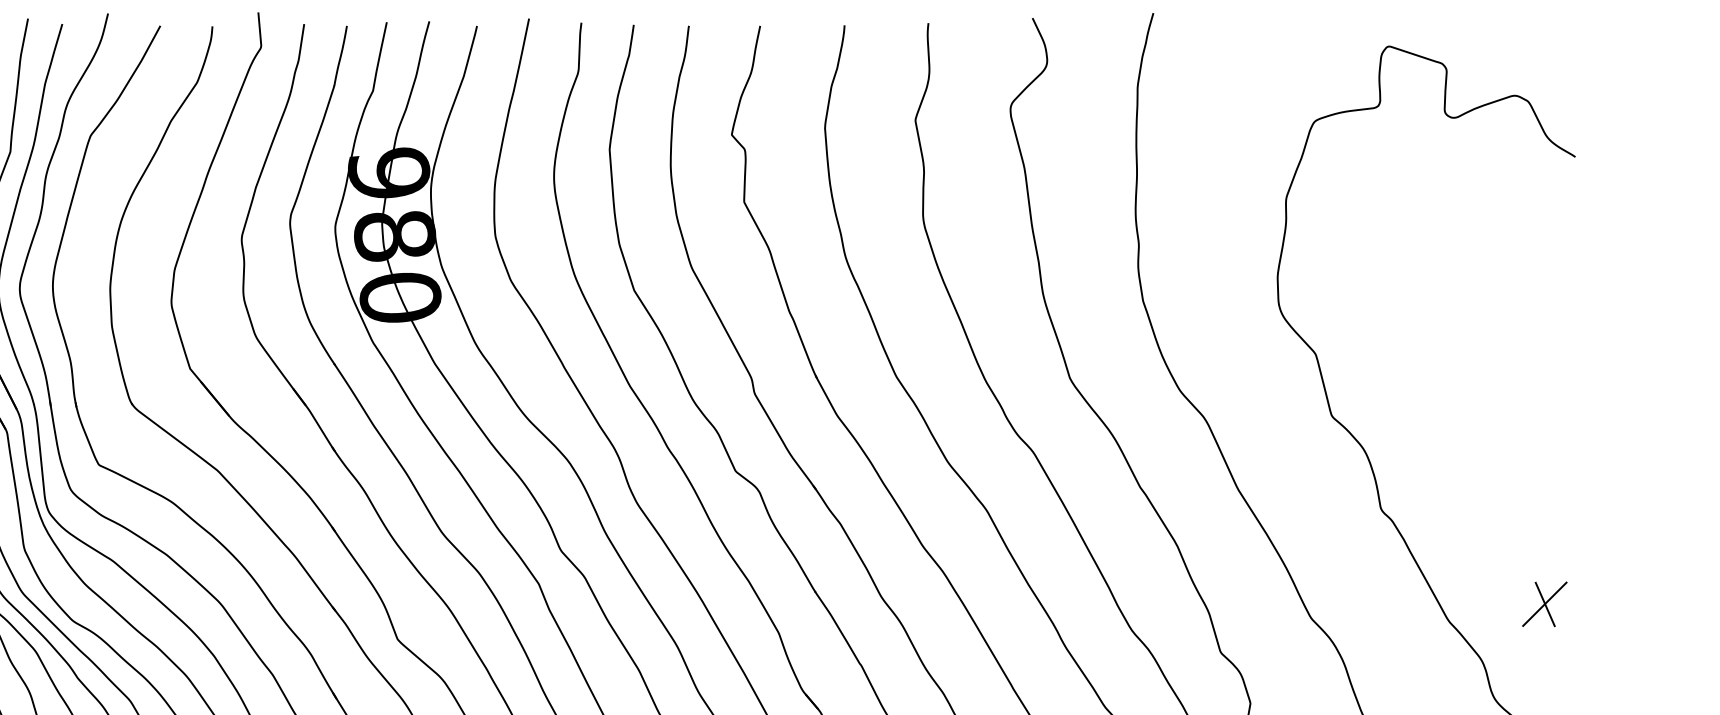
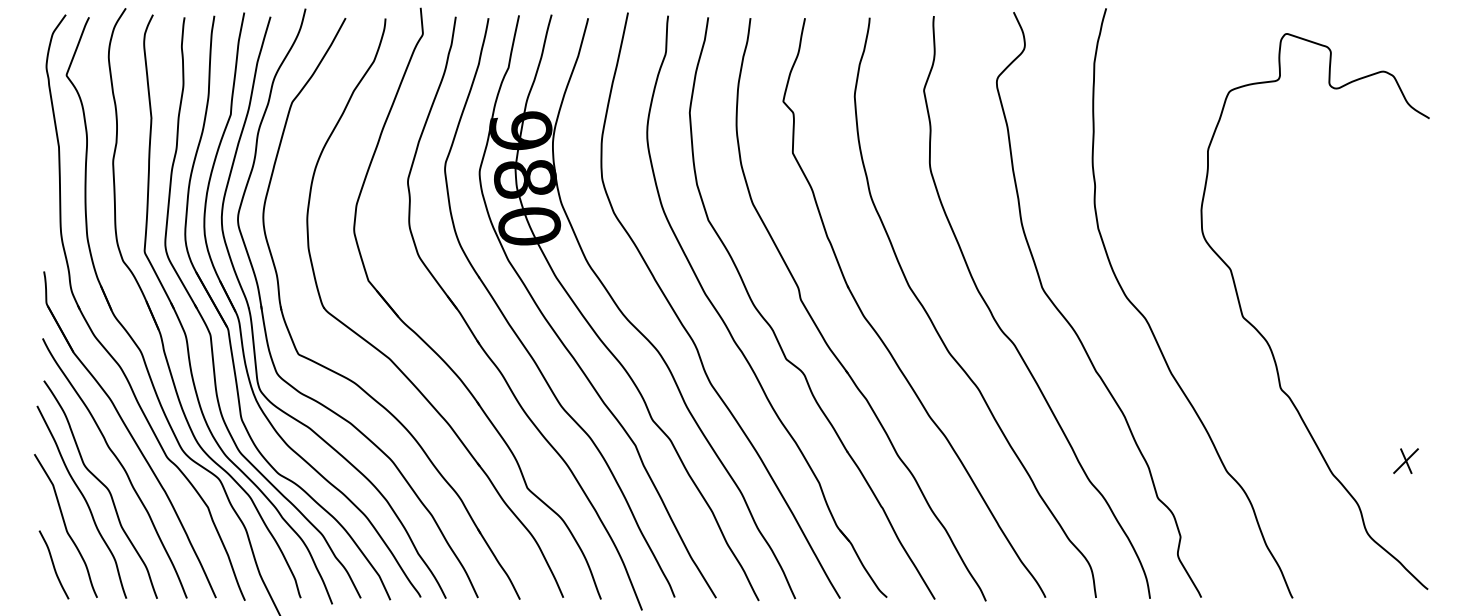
part: (1544, 603) -> (1405, 460), size x0.71

